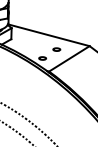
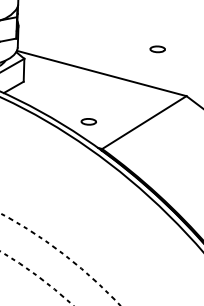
part: (56, 49) -> (157, 49), moved

